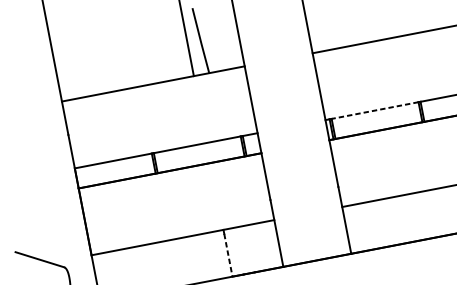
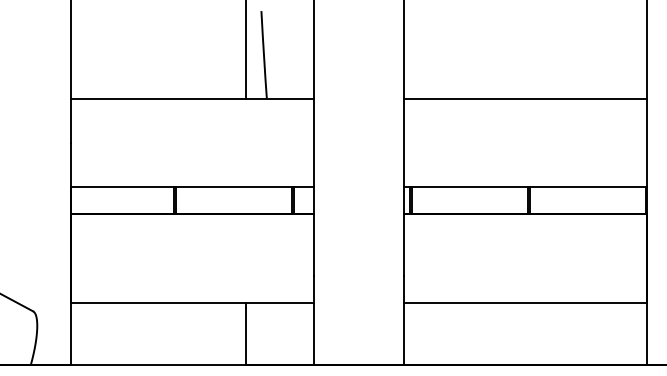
line: (375, 110) -> (470, 187), dashed -> solid
line: (228, 255) -> (246, 336), dashed -> solid

